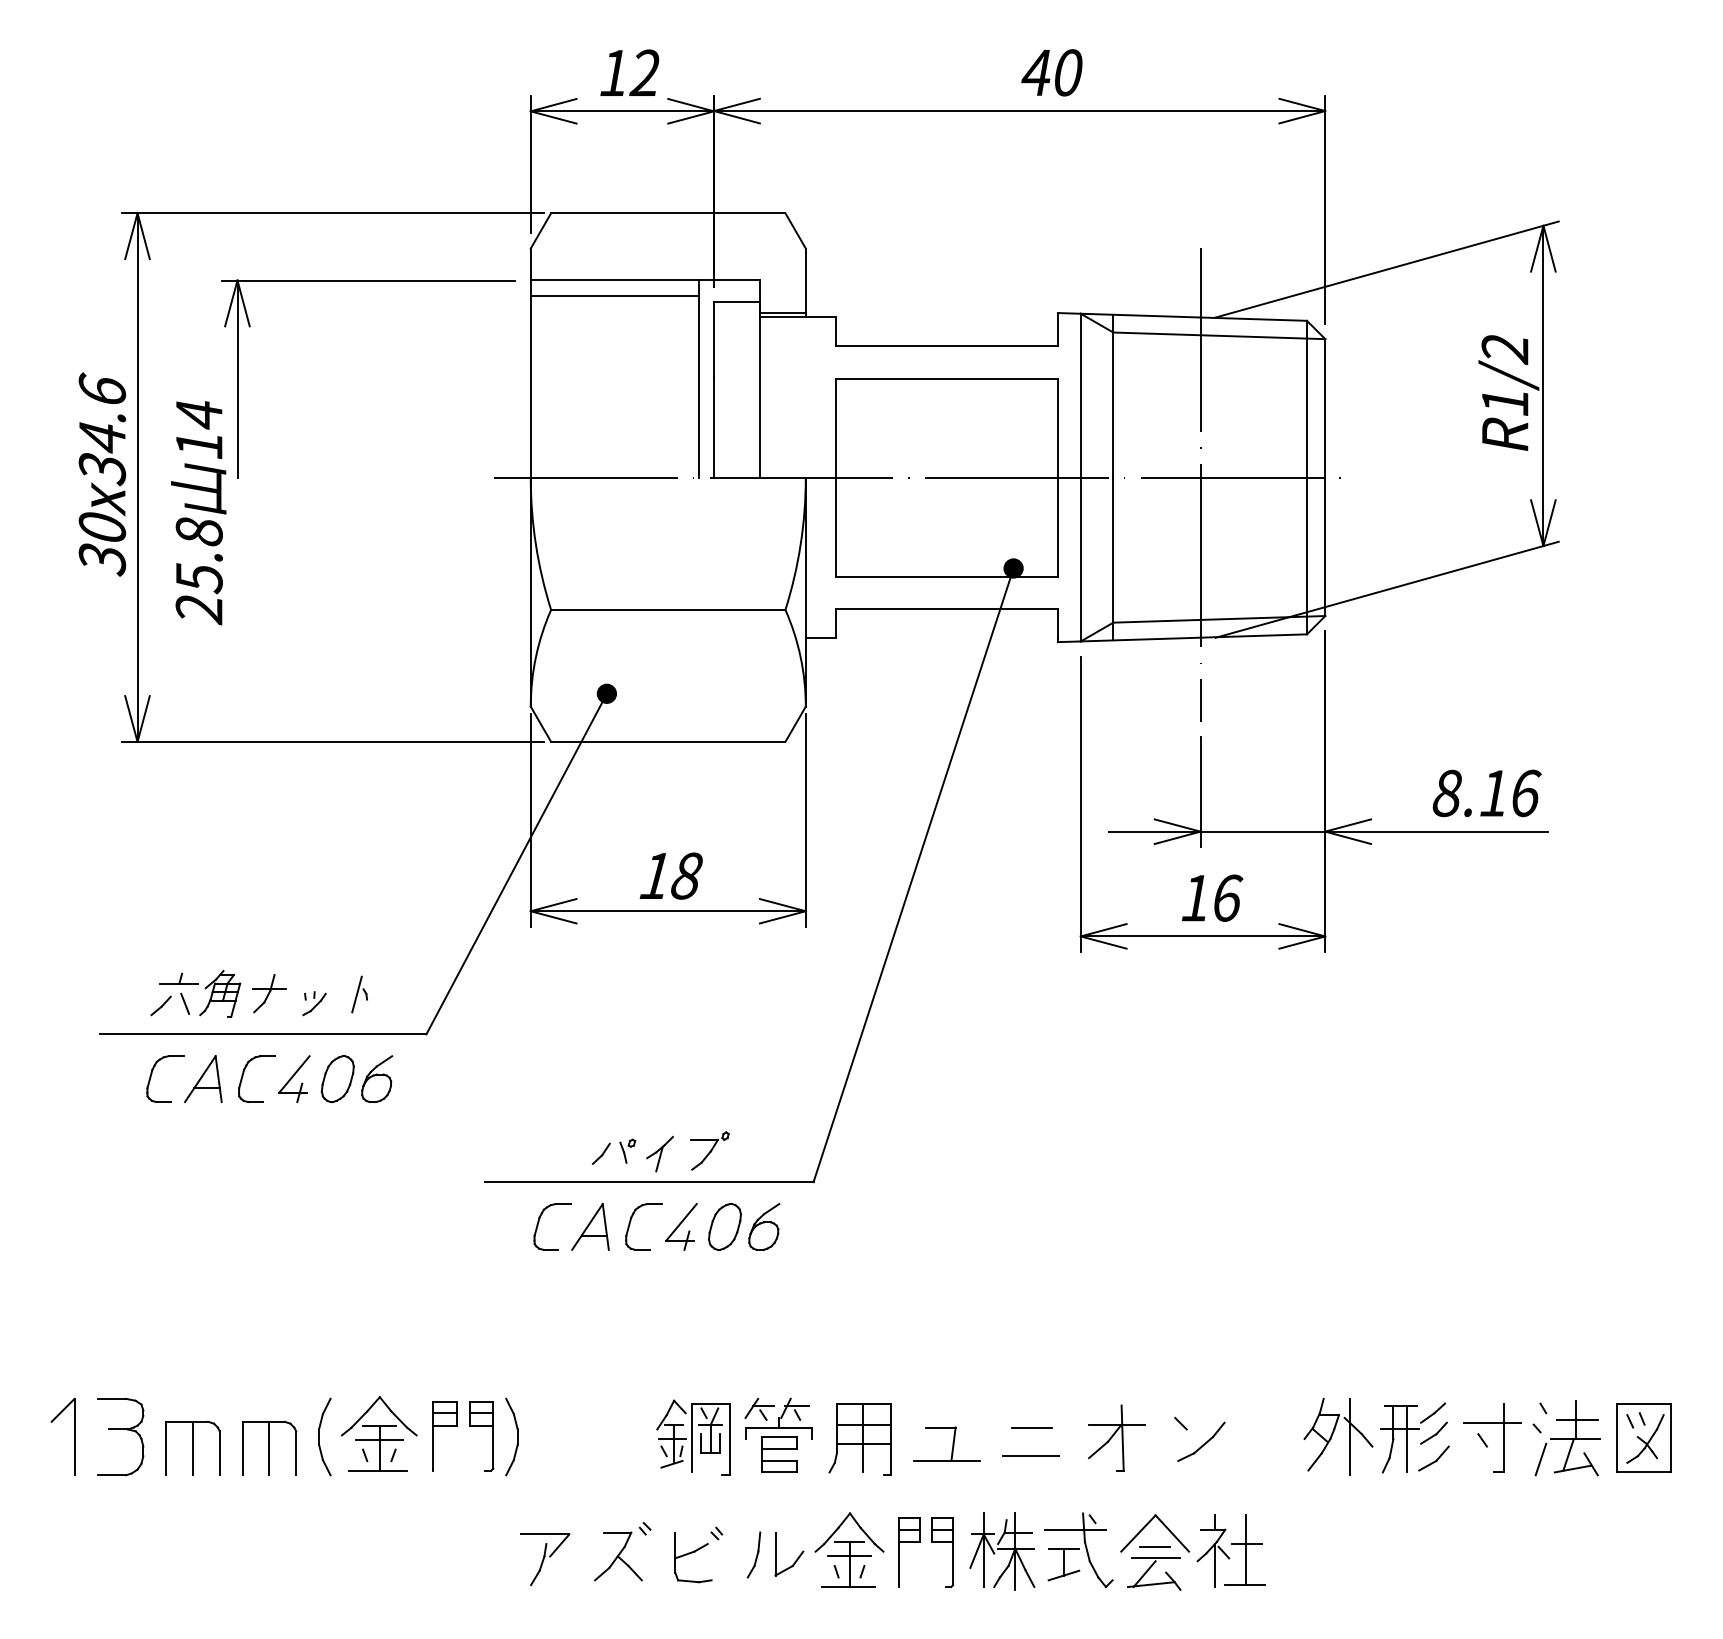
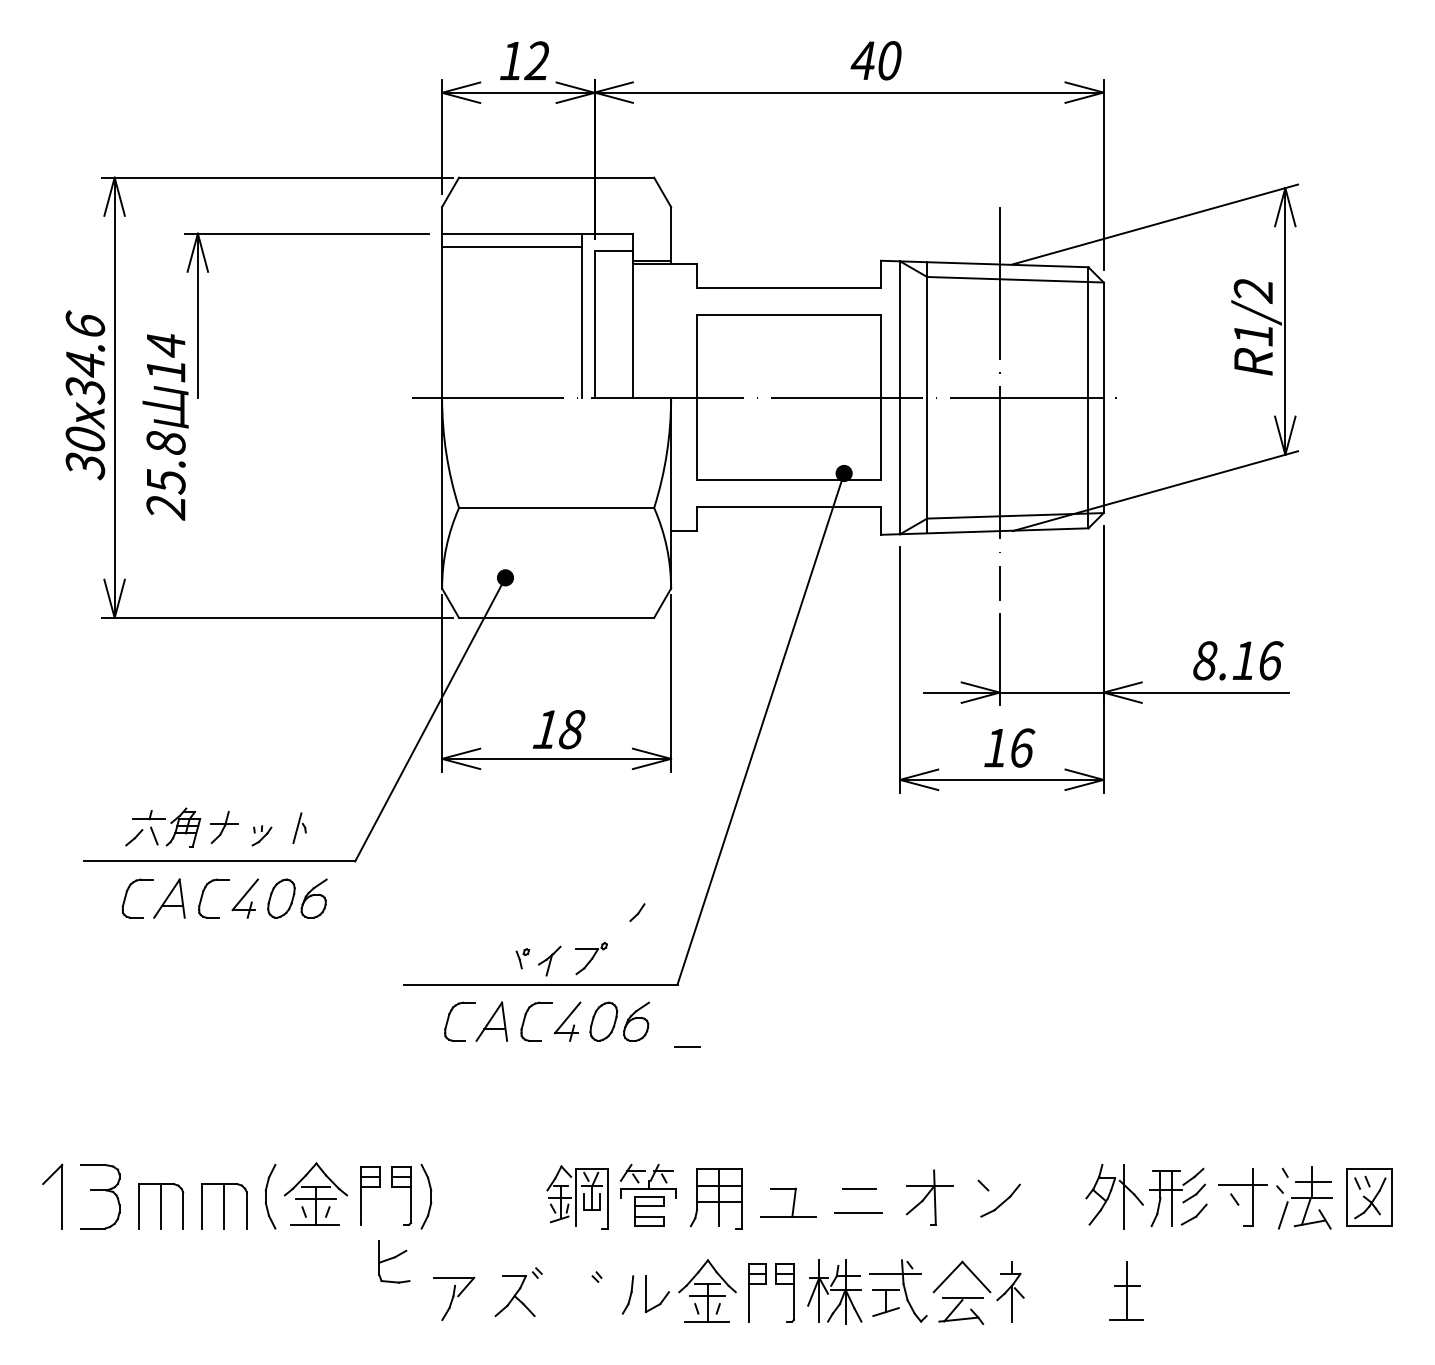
part: (600, 1153) -> (636, 912), moved
line: (1154, 1546) -> (686, 1046), moved
part: (1244, 1549) -> (1125, 1290), moved
part: (693, 1557) -> (394, 1262), moved

